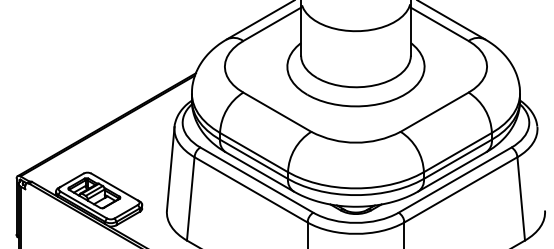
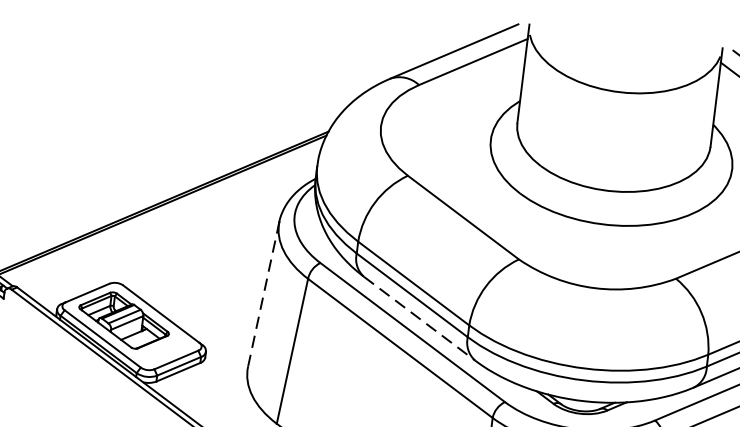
line: (170, 168) -> (263, 293), solid -> dashed
line: (260, 172) -> (420, 319), solid -> dashed

